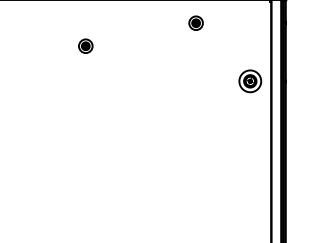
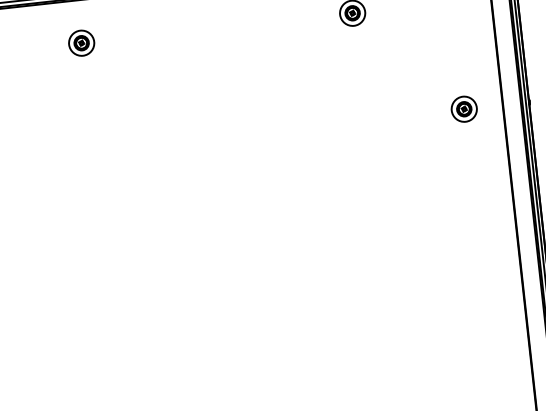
part: (85, 45) -> (80, 41), moved
part: (250, 81) -> (464, 109), size x0.62

